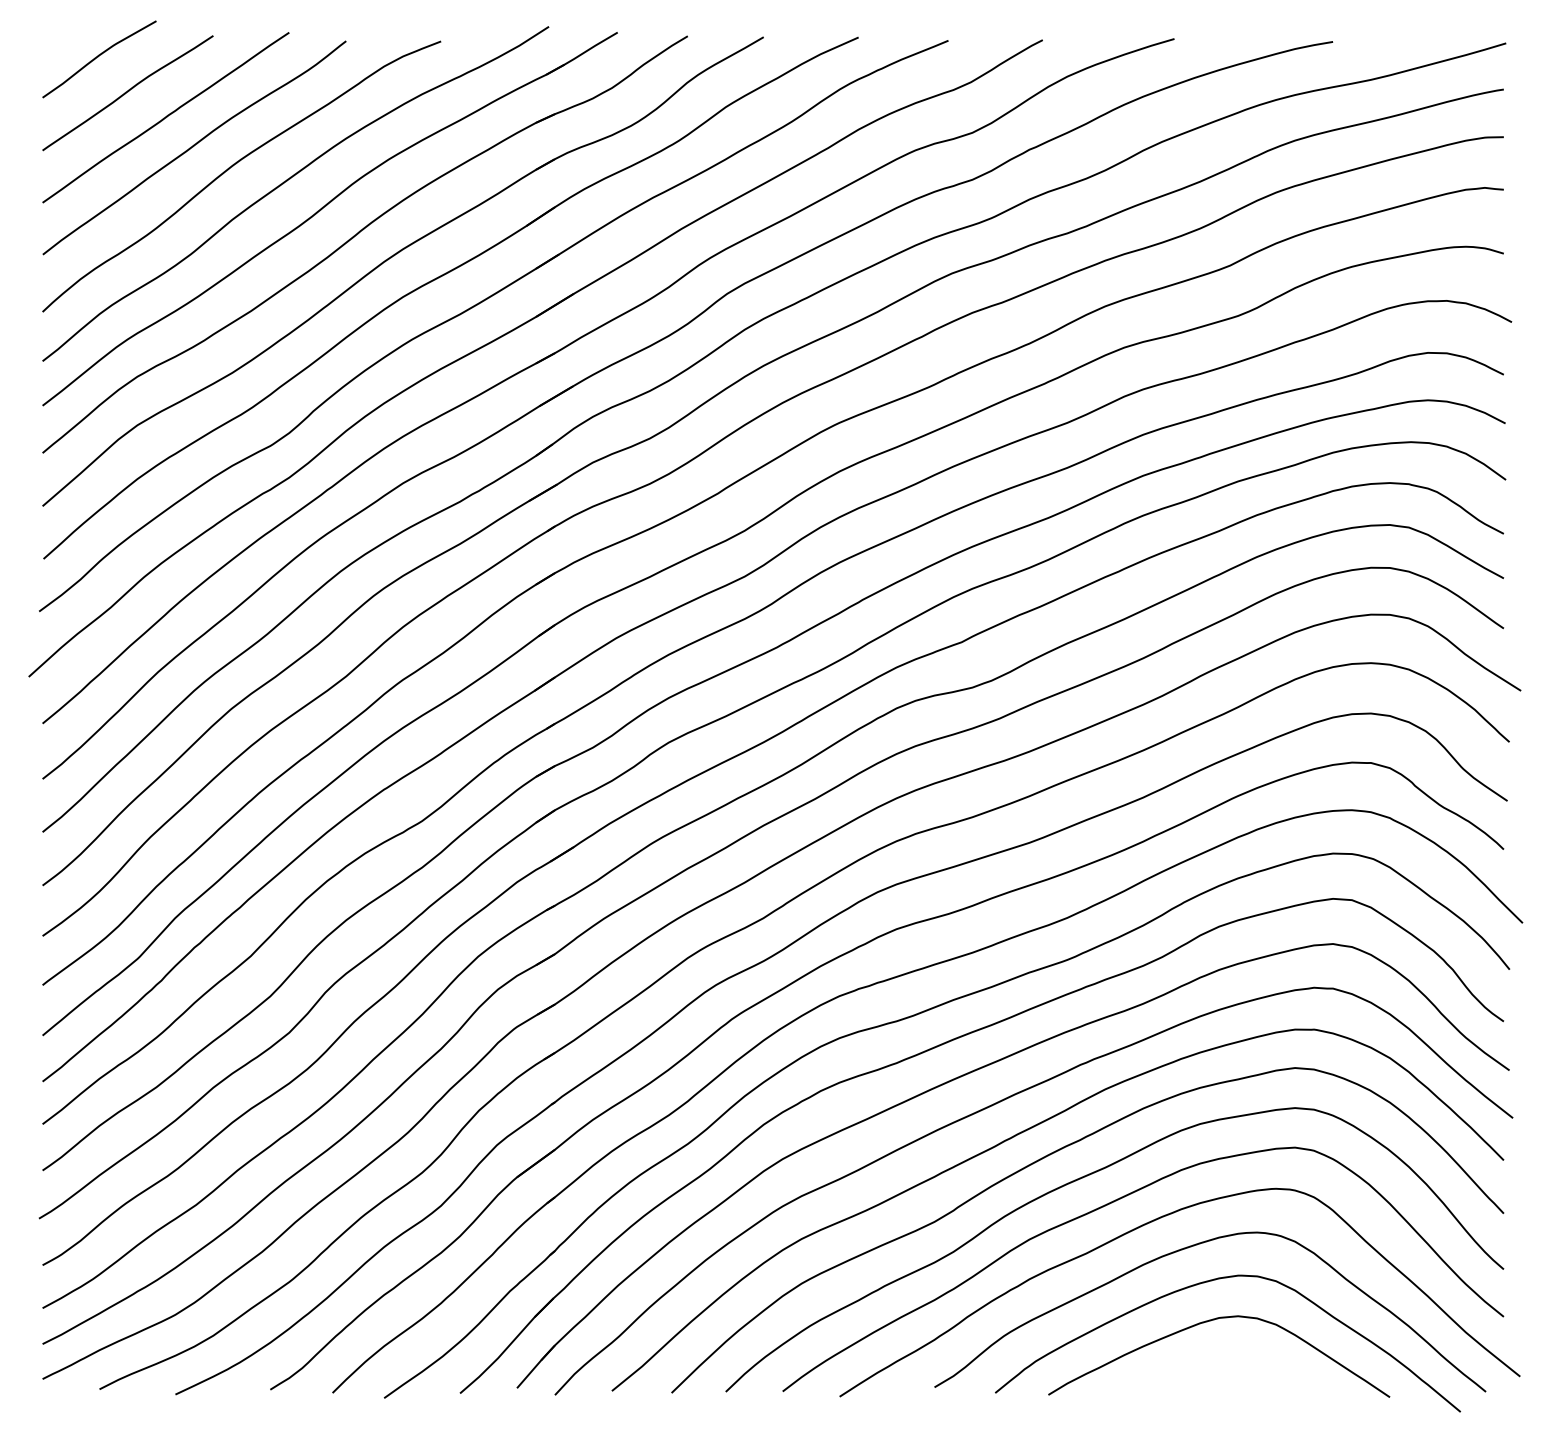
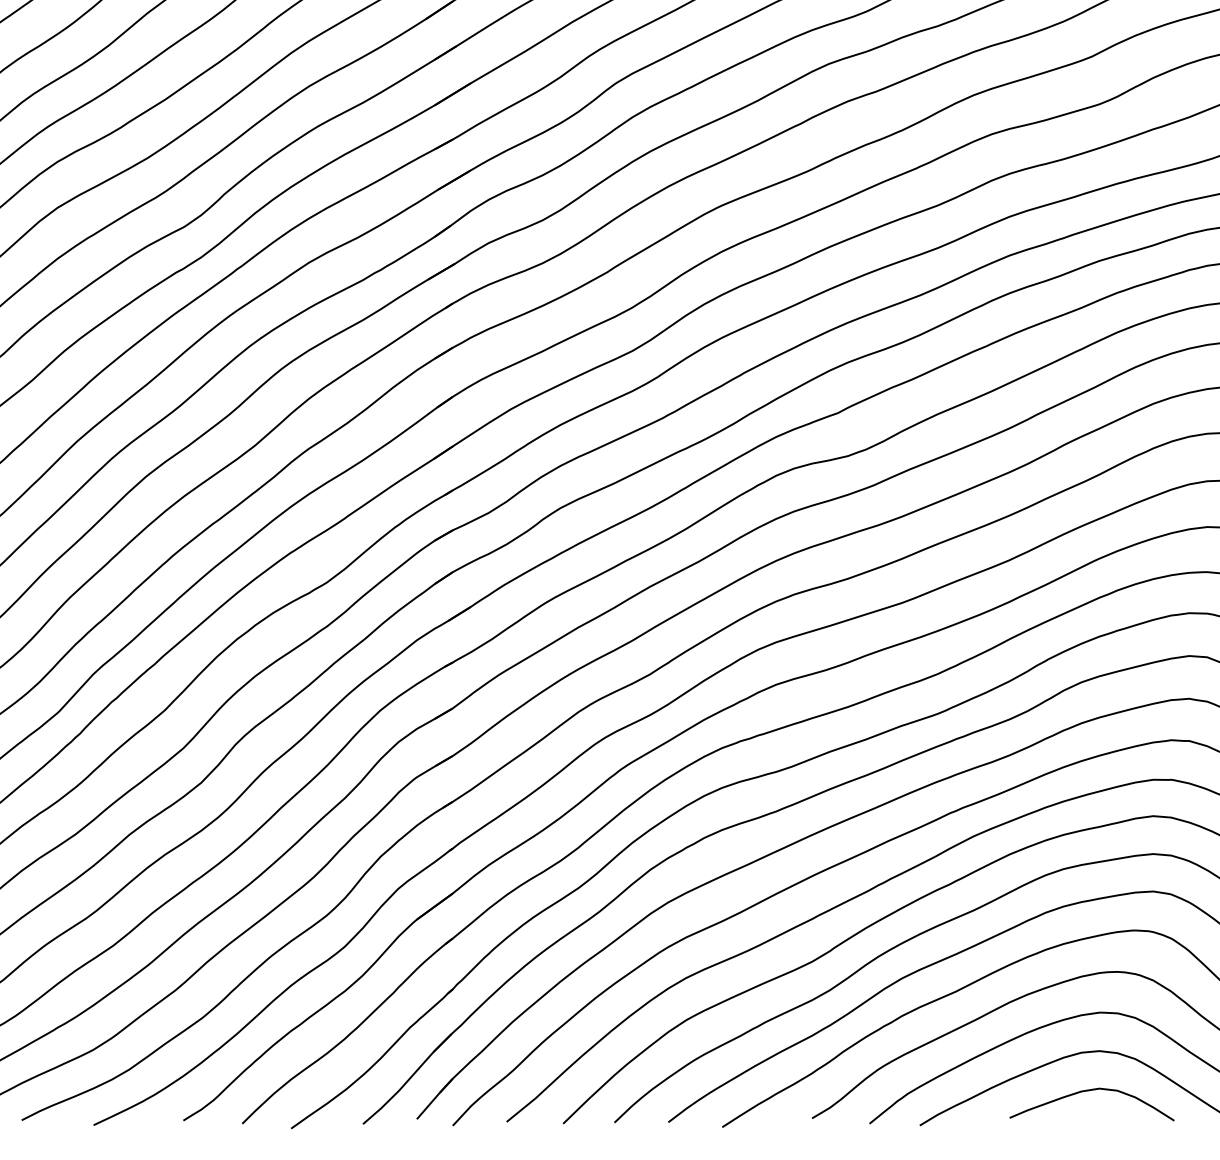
curve: (1229, 1358) -> (1091, 1091), added

